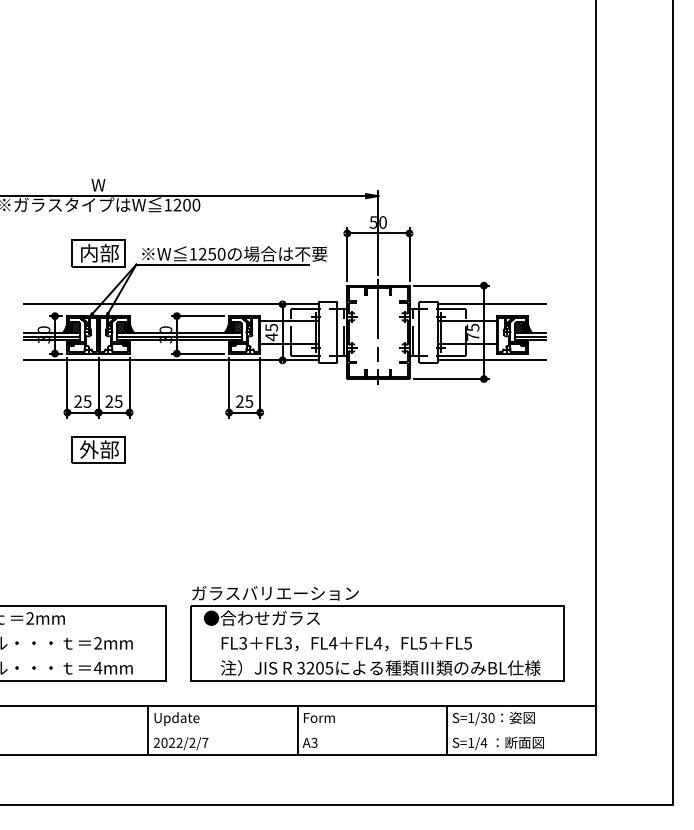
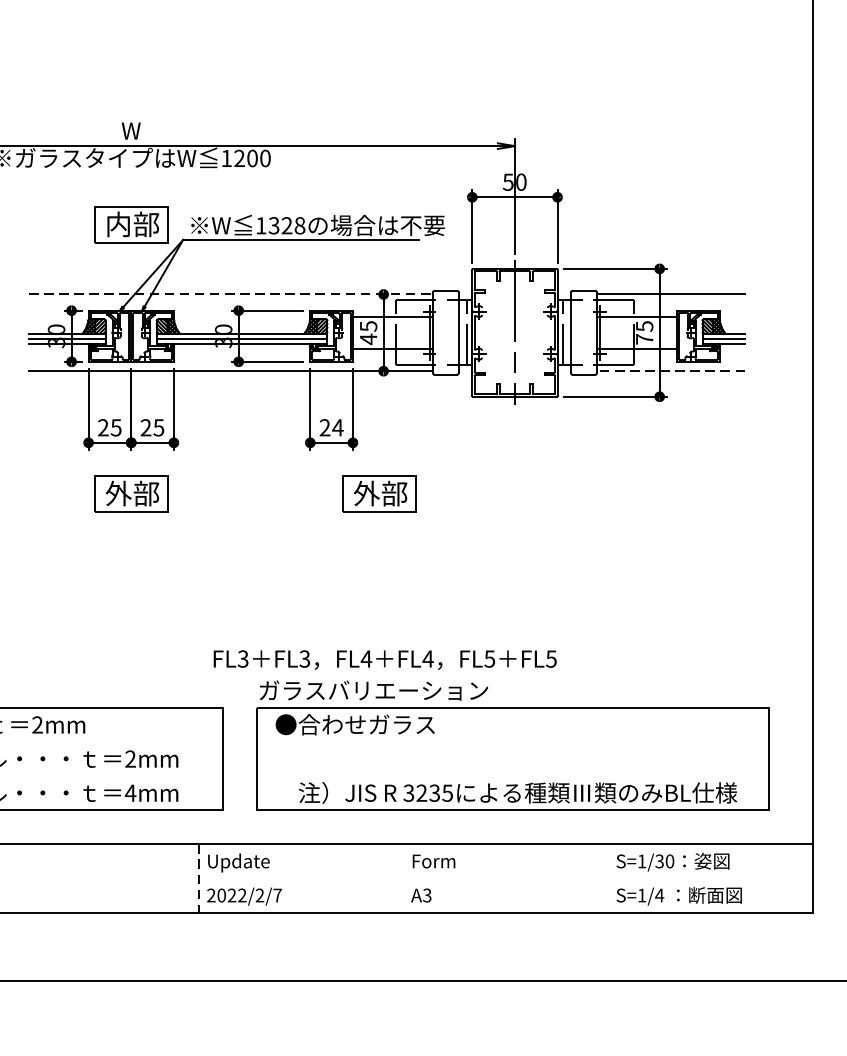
text: (212, 253) -> (287, 224), 1250 -> 1328
line: (171, 304) -> (231, 294), solid -> dashed
line: (491, 360) -> (669, 371), solid -> dashed
text: (249, 401) -> (338, 427), 25 -> 24
part: (279, 449) -> (379, 493), added
text: (346, 644) -> (384, 660), moved
text: (319, 668) -> (434, 793), 3205 -> 3235
line: (148, 730) -> (199, 878), solid -> dashed
line: (297, 730) -> (404, 878), removed
line: (446, 730) -> (608, 878), removed

